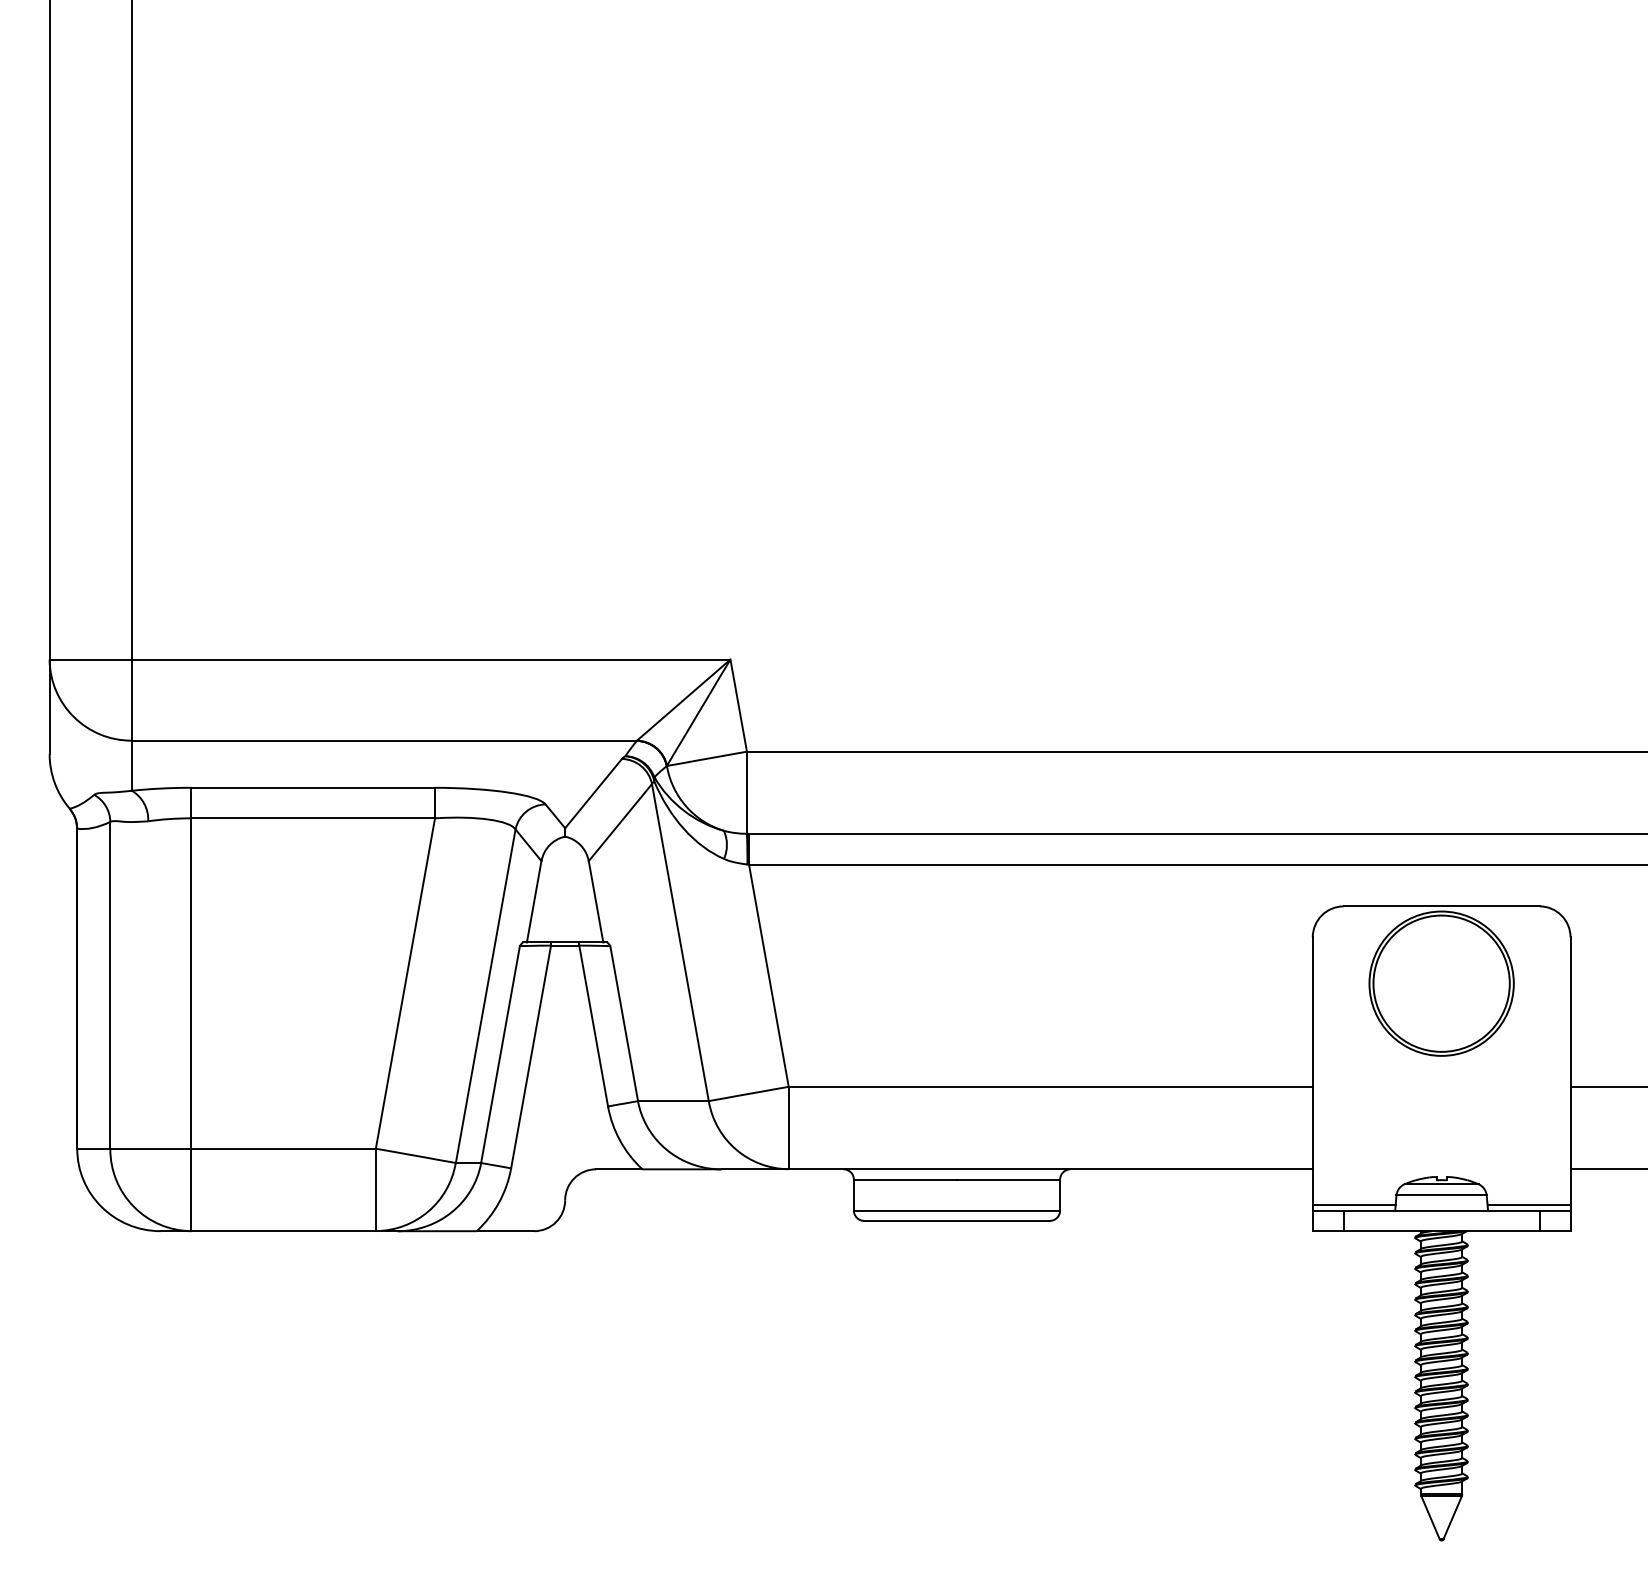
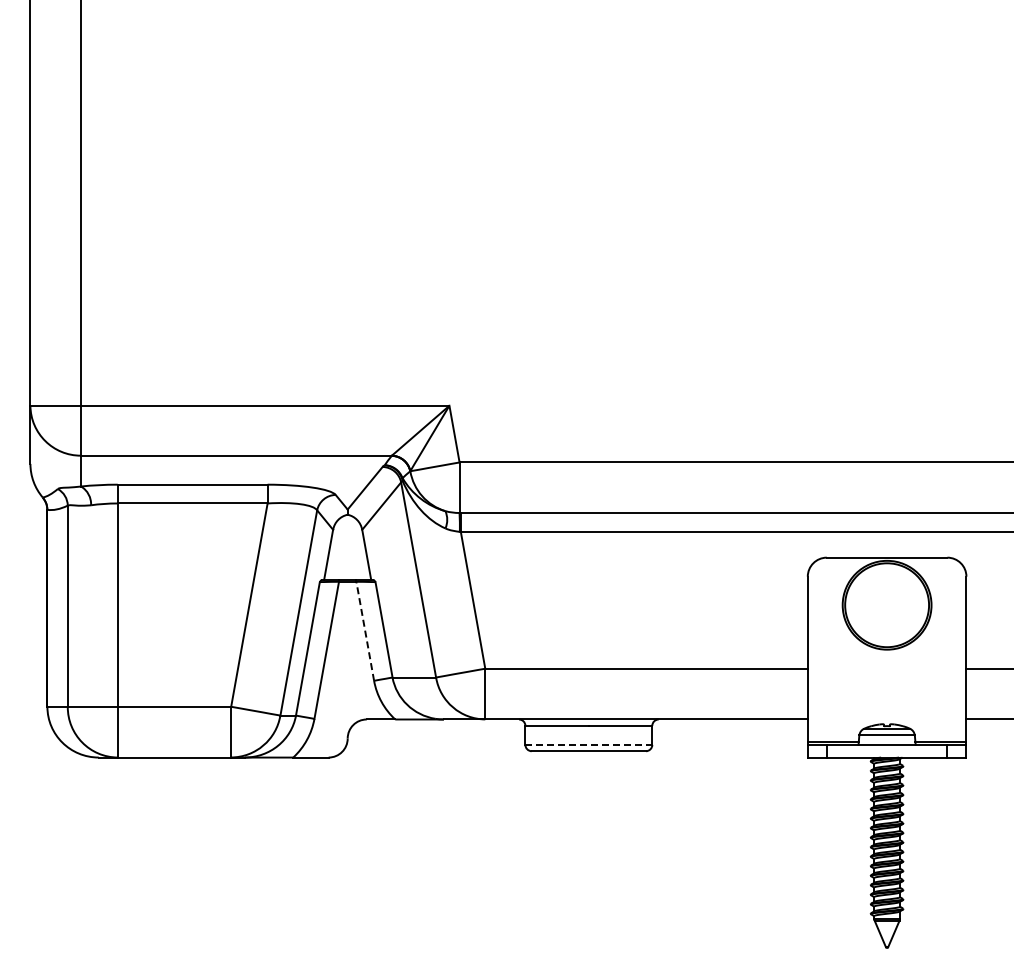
line: (594, 1024) -> (365, 630), solid -> dashed
line: (958, 1209) -> (589, 744), solid -> dashed

